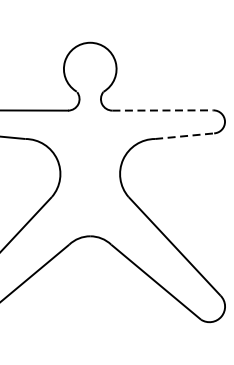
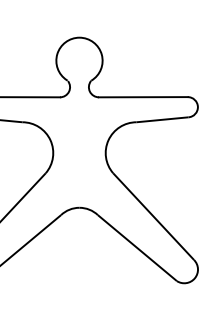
line: (163, 110) -> (143, 97), dashed -> solid
line: (184, 135) -> (162, 119), dashed -> solid

